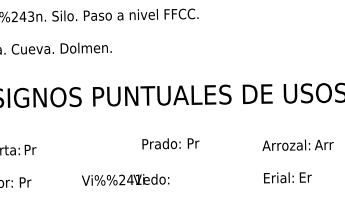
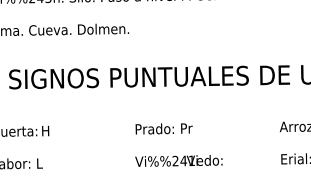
text: (170, 143) -> (163, 128), moved
text: (31, 149) -> (48, 130), Pr -> H
text: (125, 179) -> (178, 160), moved
text: (26, 182) -> (43, 163), Pr -> L

